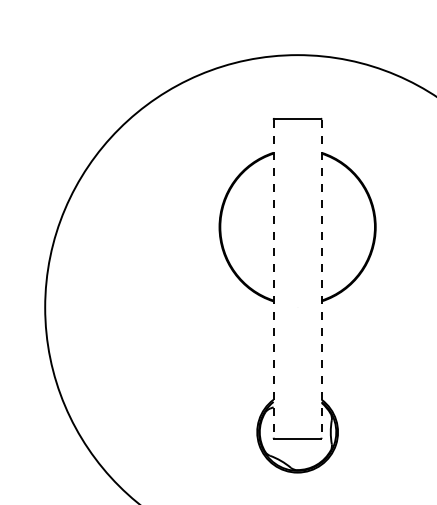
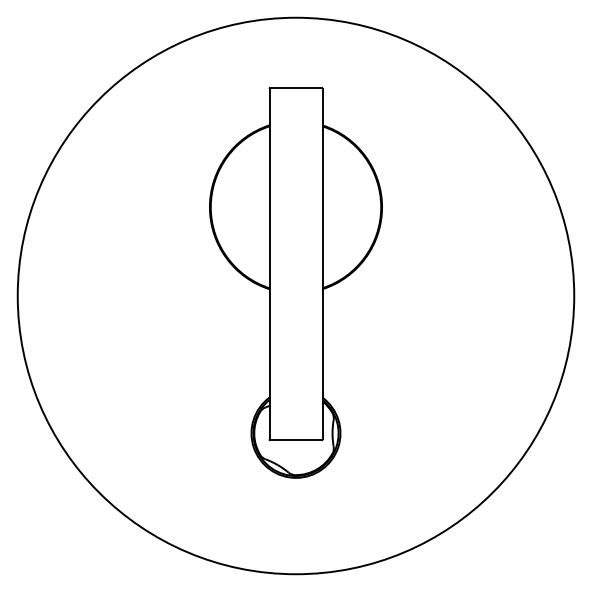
line: (273, 279) -> (269, 264), dashed -> solid
line: (321, 279) -> (322, 264), dashed -> solid

